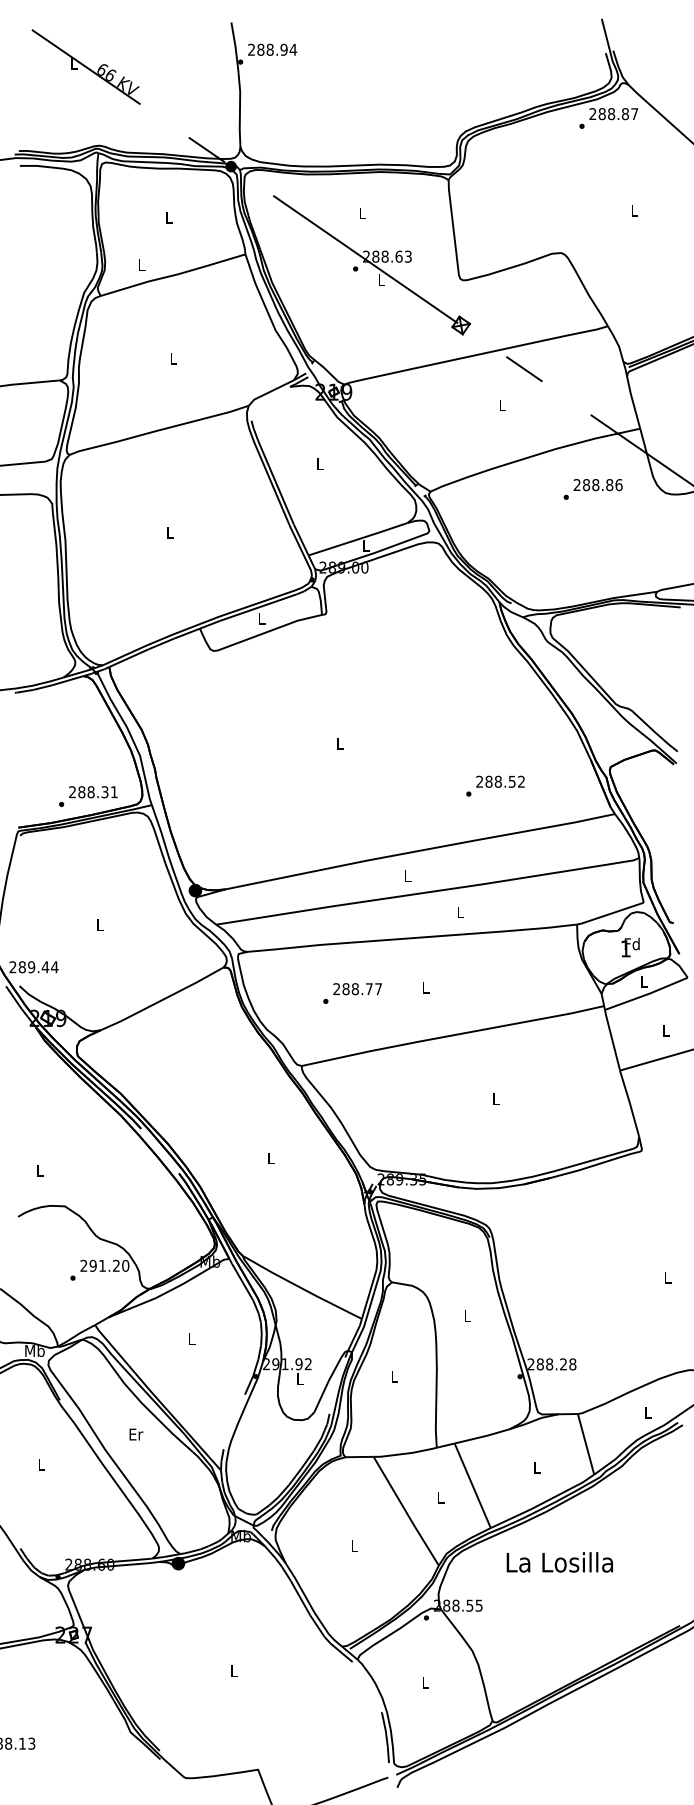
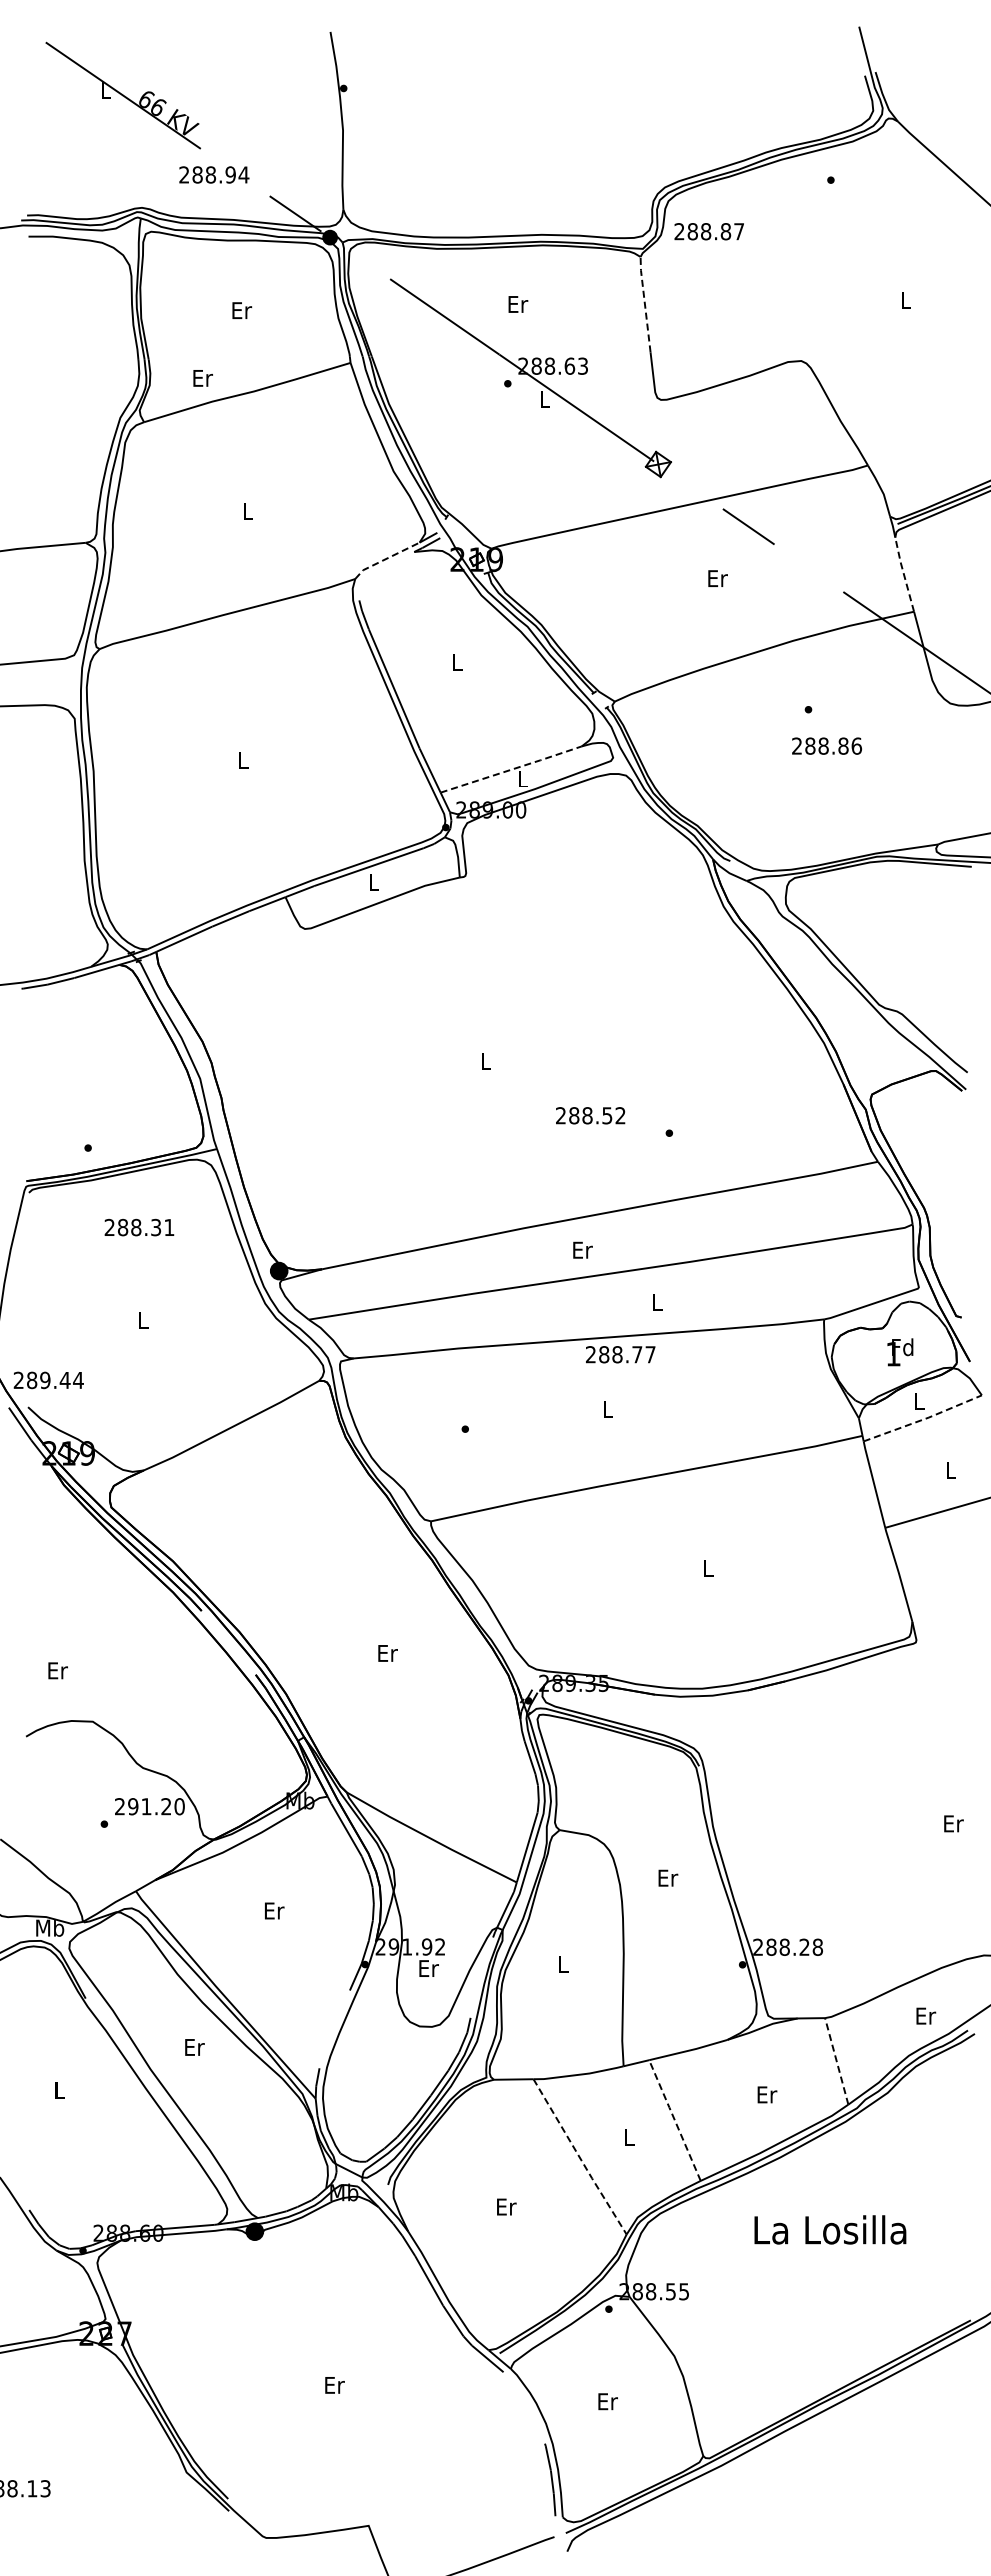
text: (272, 49) -> (214, 174), moved
text: (613, 113) -> (708, 231), moved
line: (451, 212) -> (644, 303), solid -> dashed
text: (363, 213) -> (518, 304), L -> Er
text: (169, 217) -> (242, 310), L -> Er
text: (141, 265) -> (202, 378), L -> Er
line: (269, 392) -> (385, 559), solid -> dashed
line: (632, 402) -> (903, 574), solid -> dashed
text: (502, 405) -> (717, 578), L -> Er
text: (597, 484) -> (826, 745), moved
line: (358, 539) -> (512, 769), solid -> dashed
text: (500, 781) -> (590, 1115), moved
text: (93, 792) -> (139, 1227), moved
text: (407, 875) -> (582, 1249), L -> Er
text: (357, 989) -> (620, 1354), moved
line: (647, 994) -> (924, 1419), solid -> dashed
text: (271, 1158) -> (387, 1653), L -> Er
text: (40, 1170) -> (57, 1670), L -> Er
text: (667, 1277) -> (953, 1823), L -> Er
text: (468, 1315) -> (668, 1877), L -> Er
text: (192, 1338) -> (274, 1910), L -> Er
text: (300, 1379) -> (428, 1968), L -> Er
text: (648, 1412) -> (926, 2015), L -> Er
line: (585, 1444) -> (836, 2061), solid -> dashed
text: (537, 1467) -> (767, 2094), L -> Er
line: (472, 1485) -> (674, 2119), solid -> dashed
line: (406, 1511) -> (580, 2157), solid -> dashed
text: (354, 1546) -> (506, 2206), L -> Er
text: (559, 1562) -> (830, 2229), moved
text: (234, 1671) -> (334, 2385), L -> Er
text: (425, 1682) -> (607, 2401), L -> Er

